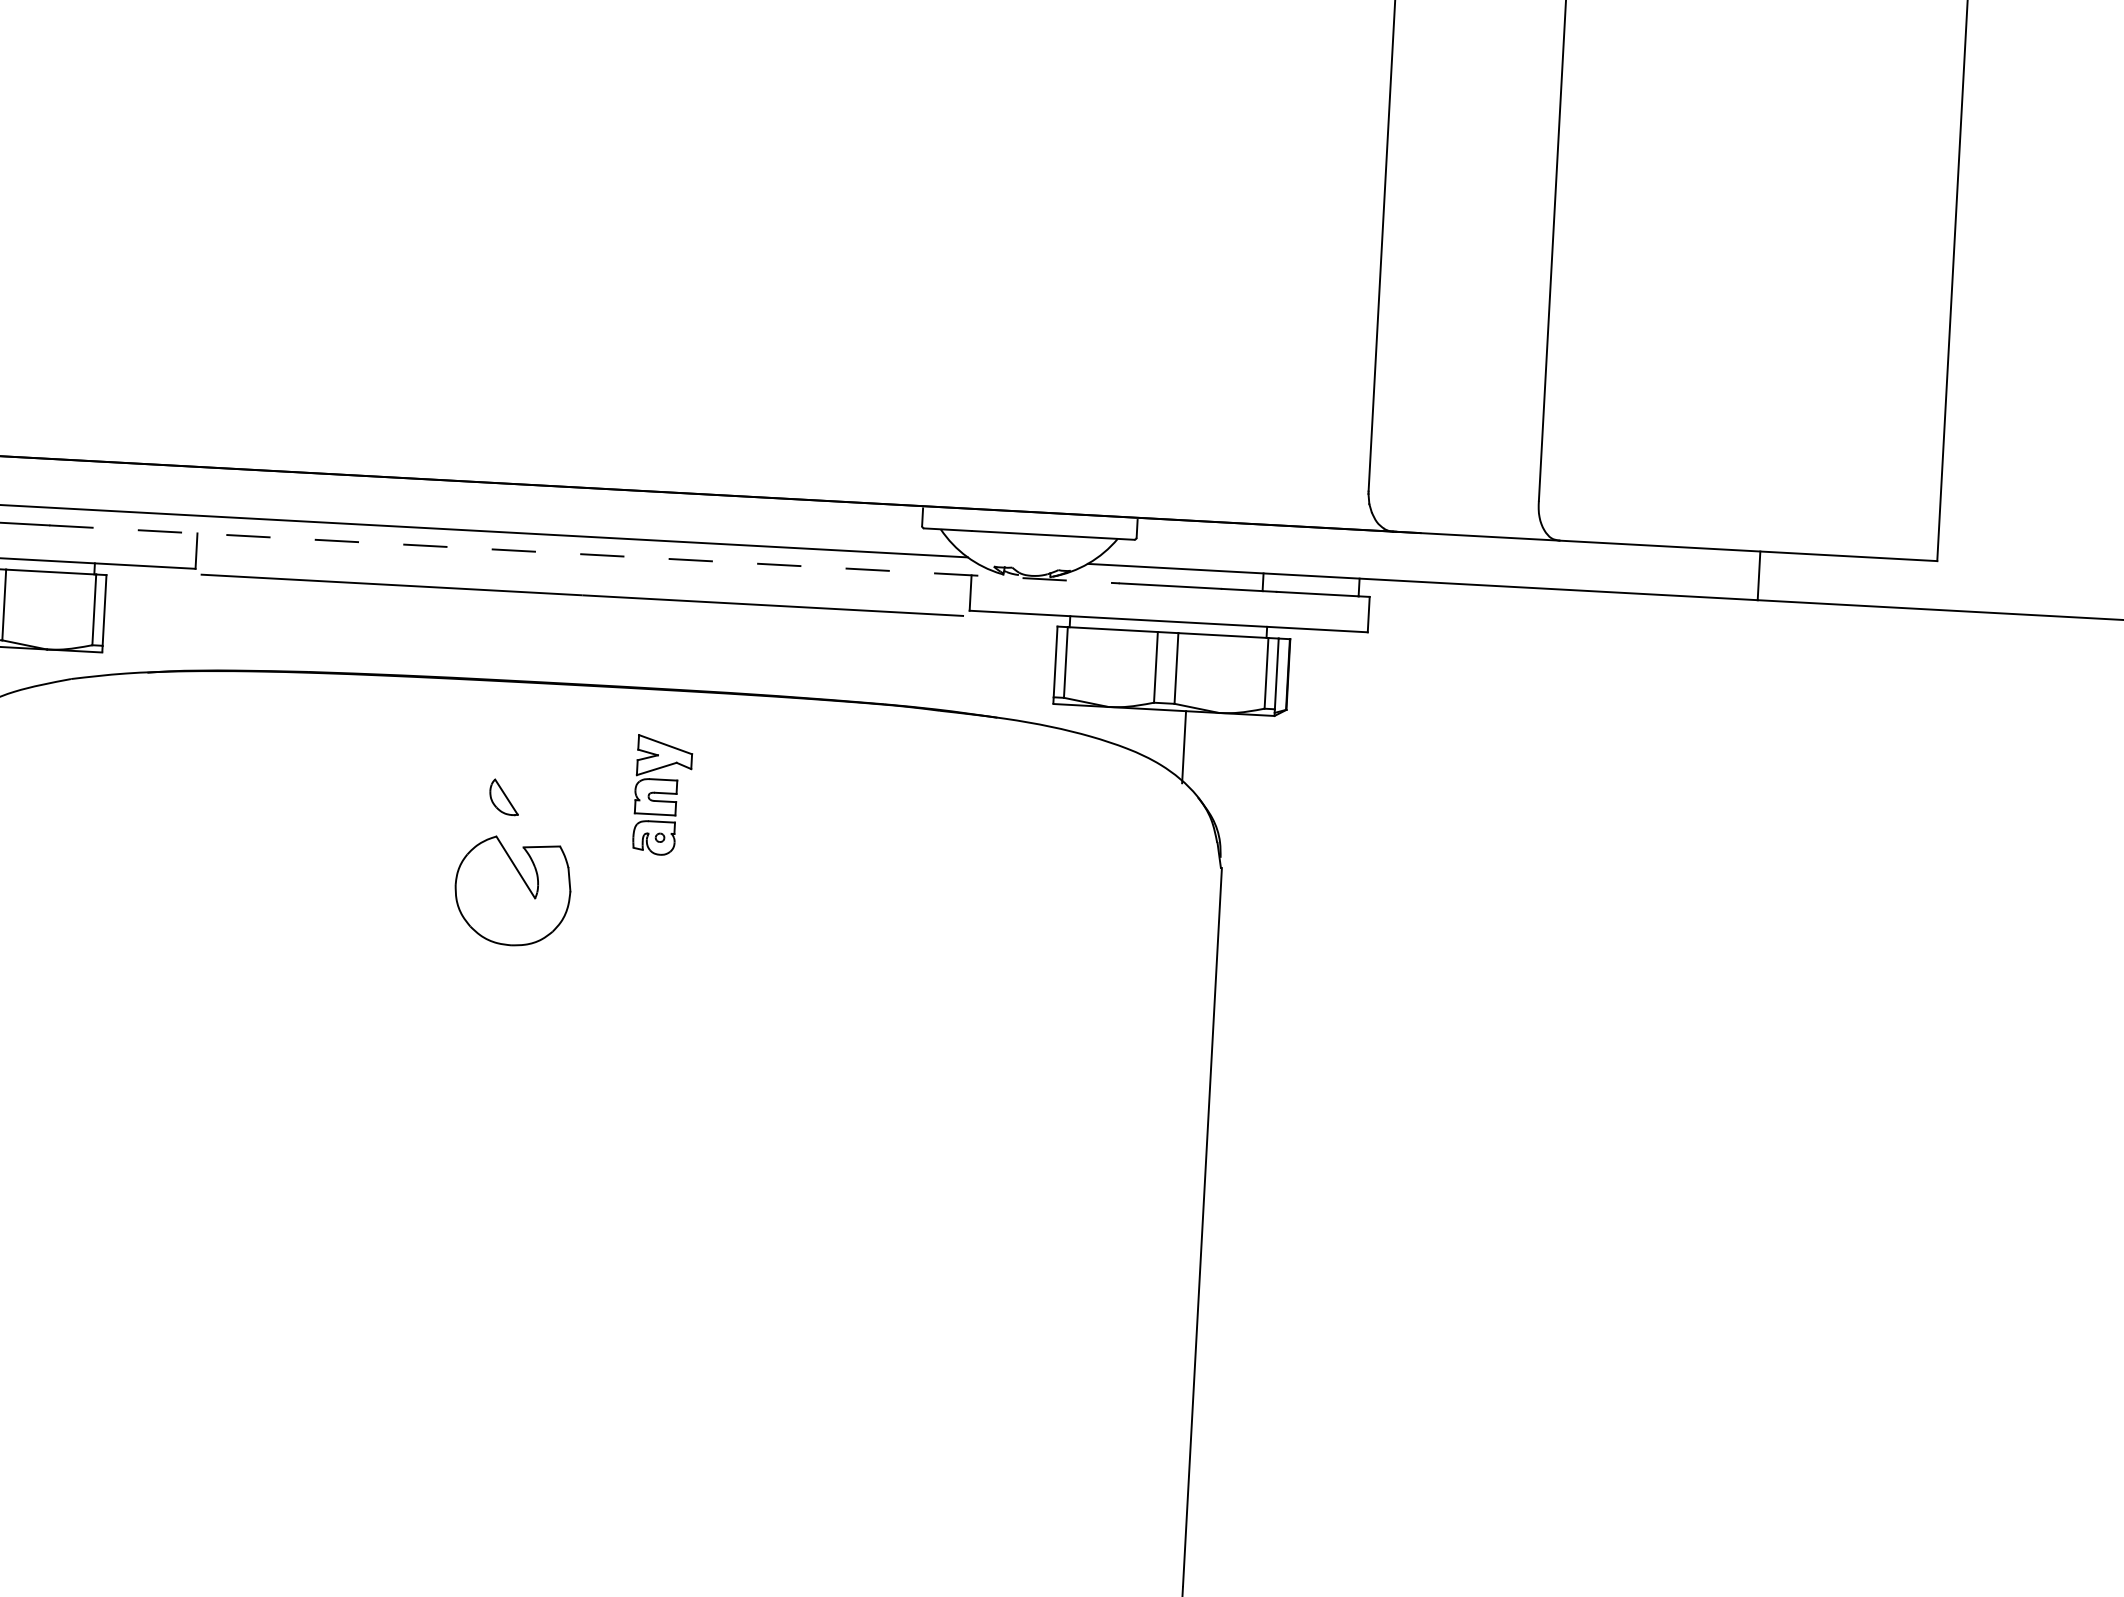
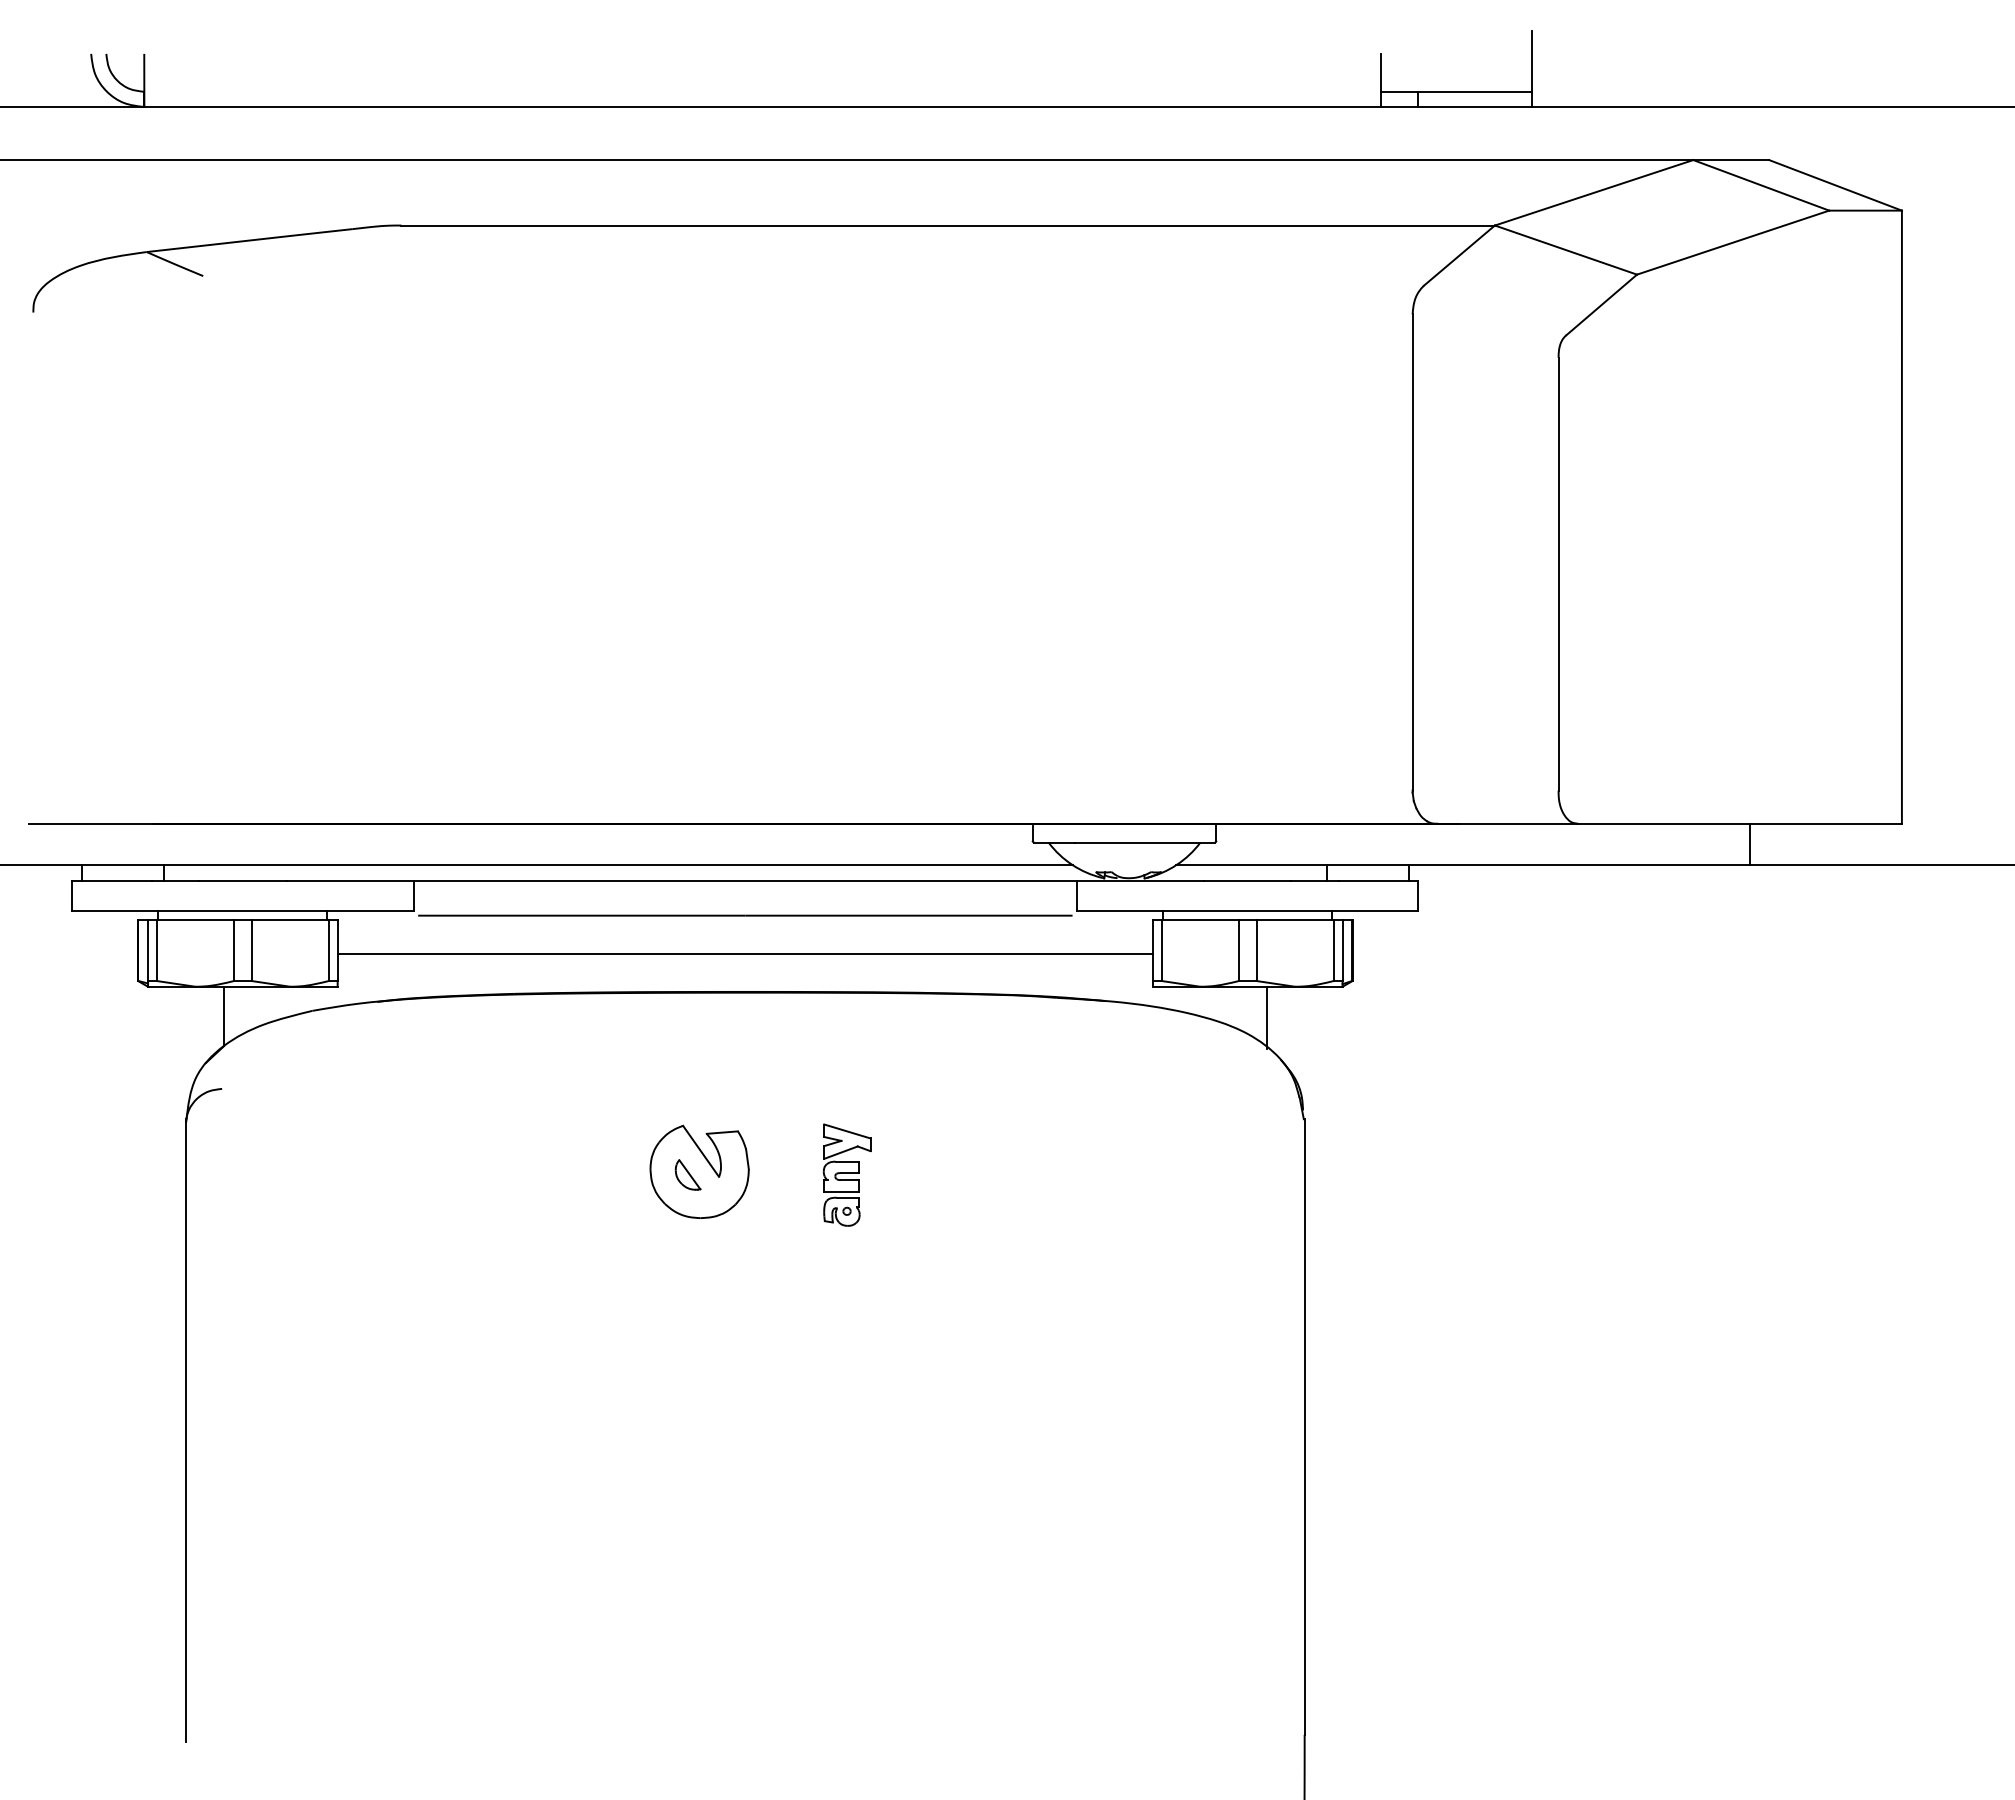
line: (584, 554) -> (745, 880), dashed -> solid
line: (578, 639) -> (744, 953), added
part: (661, 794) -> (846, 1174), moved
part: (503, 796) -> (687, 1174), moved

